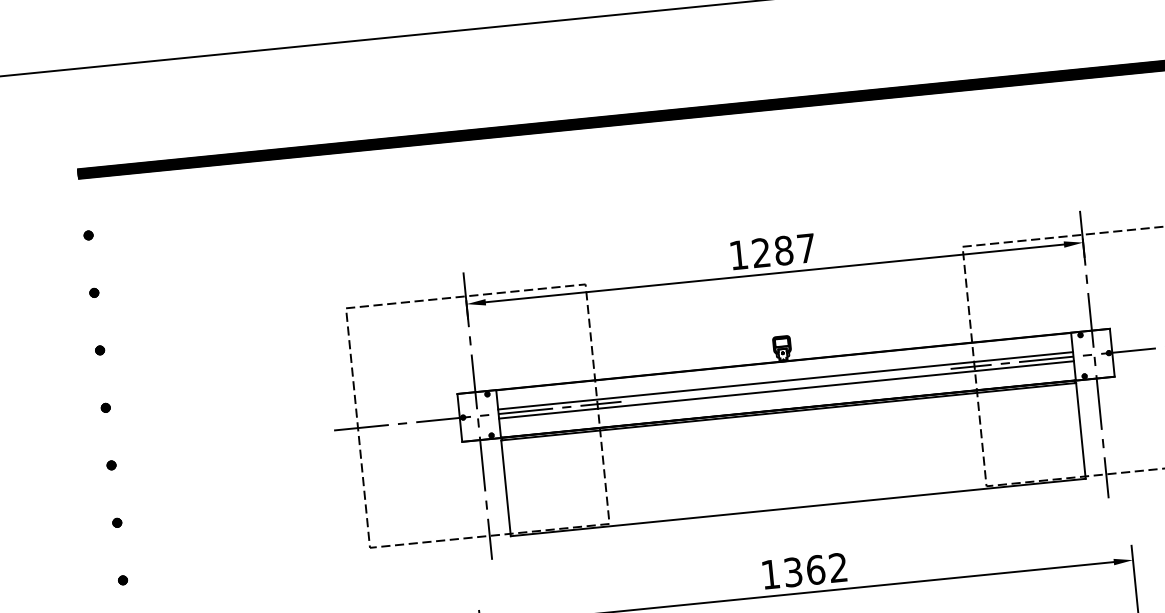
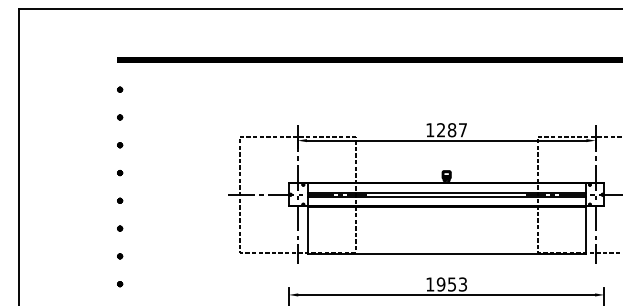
text: (814, 570) -> (451, 284), 1362 -> 1953

